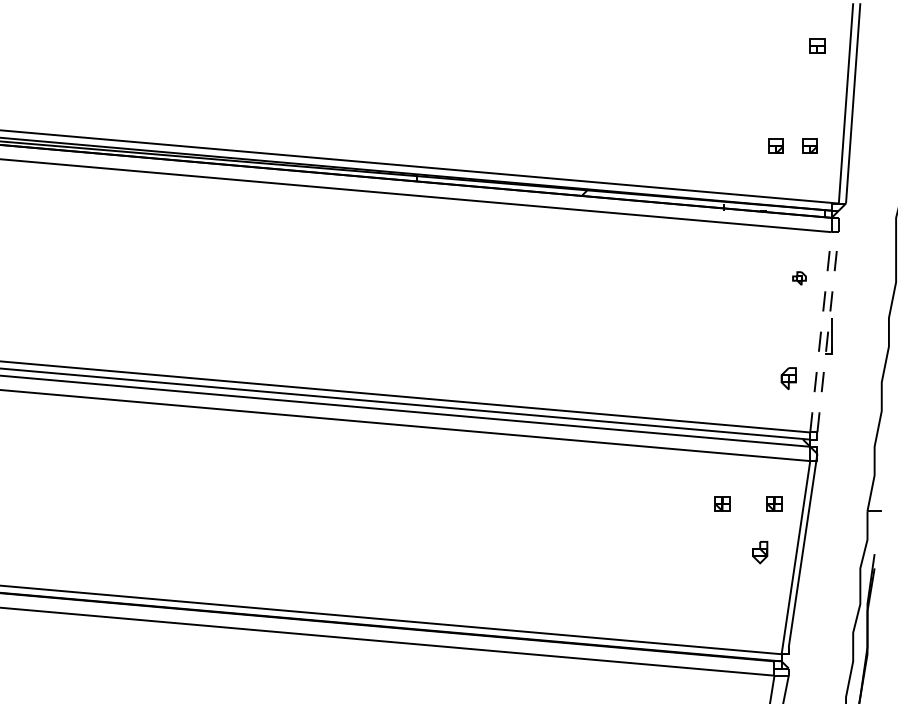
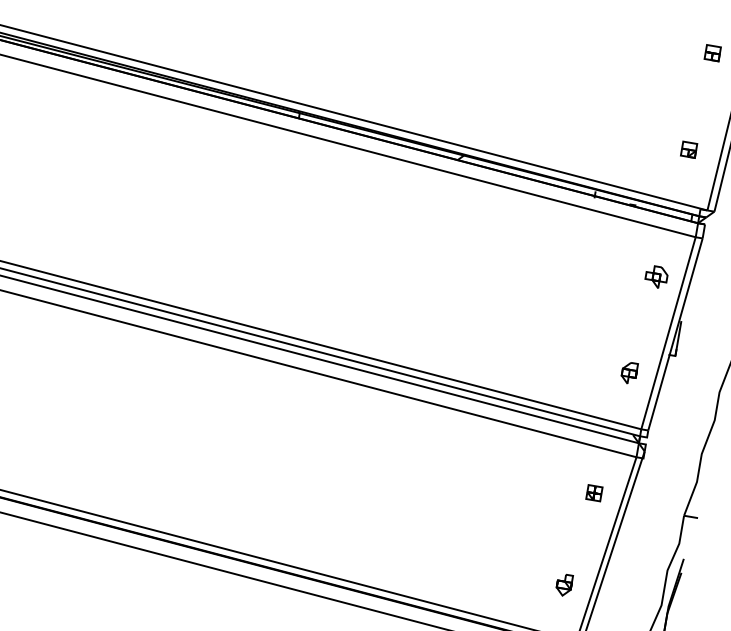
part: (775, 145) -> (655, 143), removed
part: (799, 278) -> (656, 277), size x1.67
line: (820, 332) -> (667, 333), dashed -> solid
line: (828, 332) -> (675, 334), dashed -> solid
part: (722, 503) -> (543, 484), removed
part: (760, 552) -> (564, 585), moved

